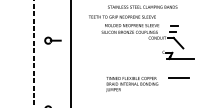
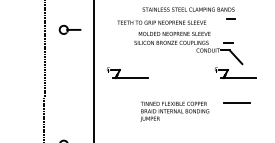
line: (174, 25) -> (230, 18), moved
part: (52, 40) -> (69, 29), moved
part: (96, 55) -> (127, 73), added

